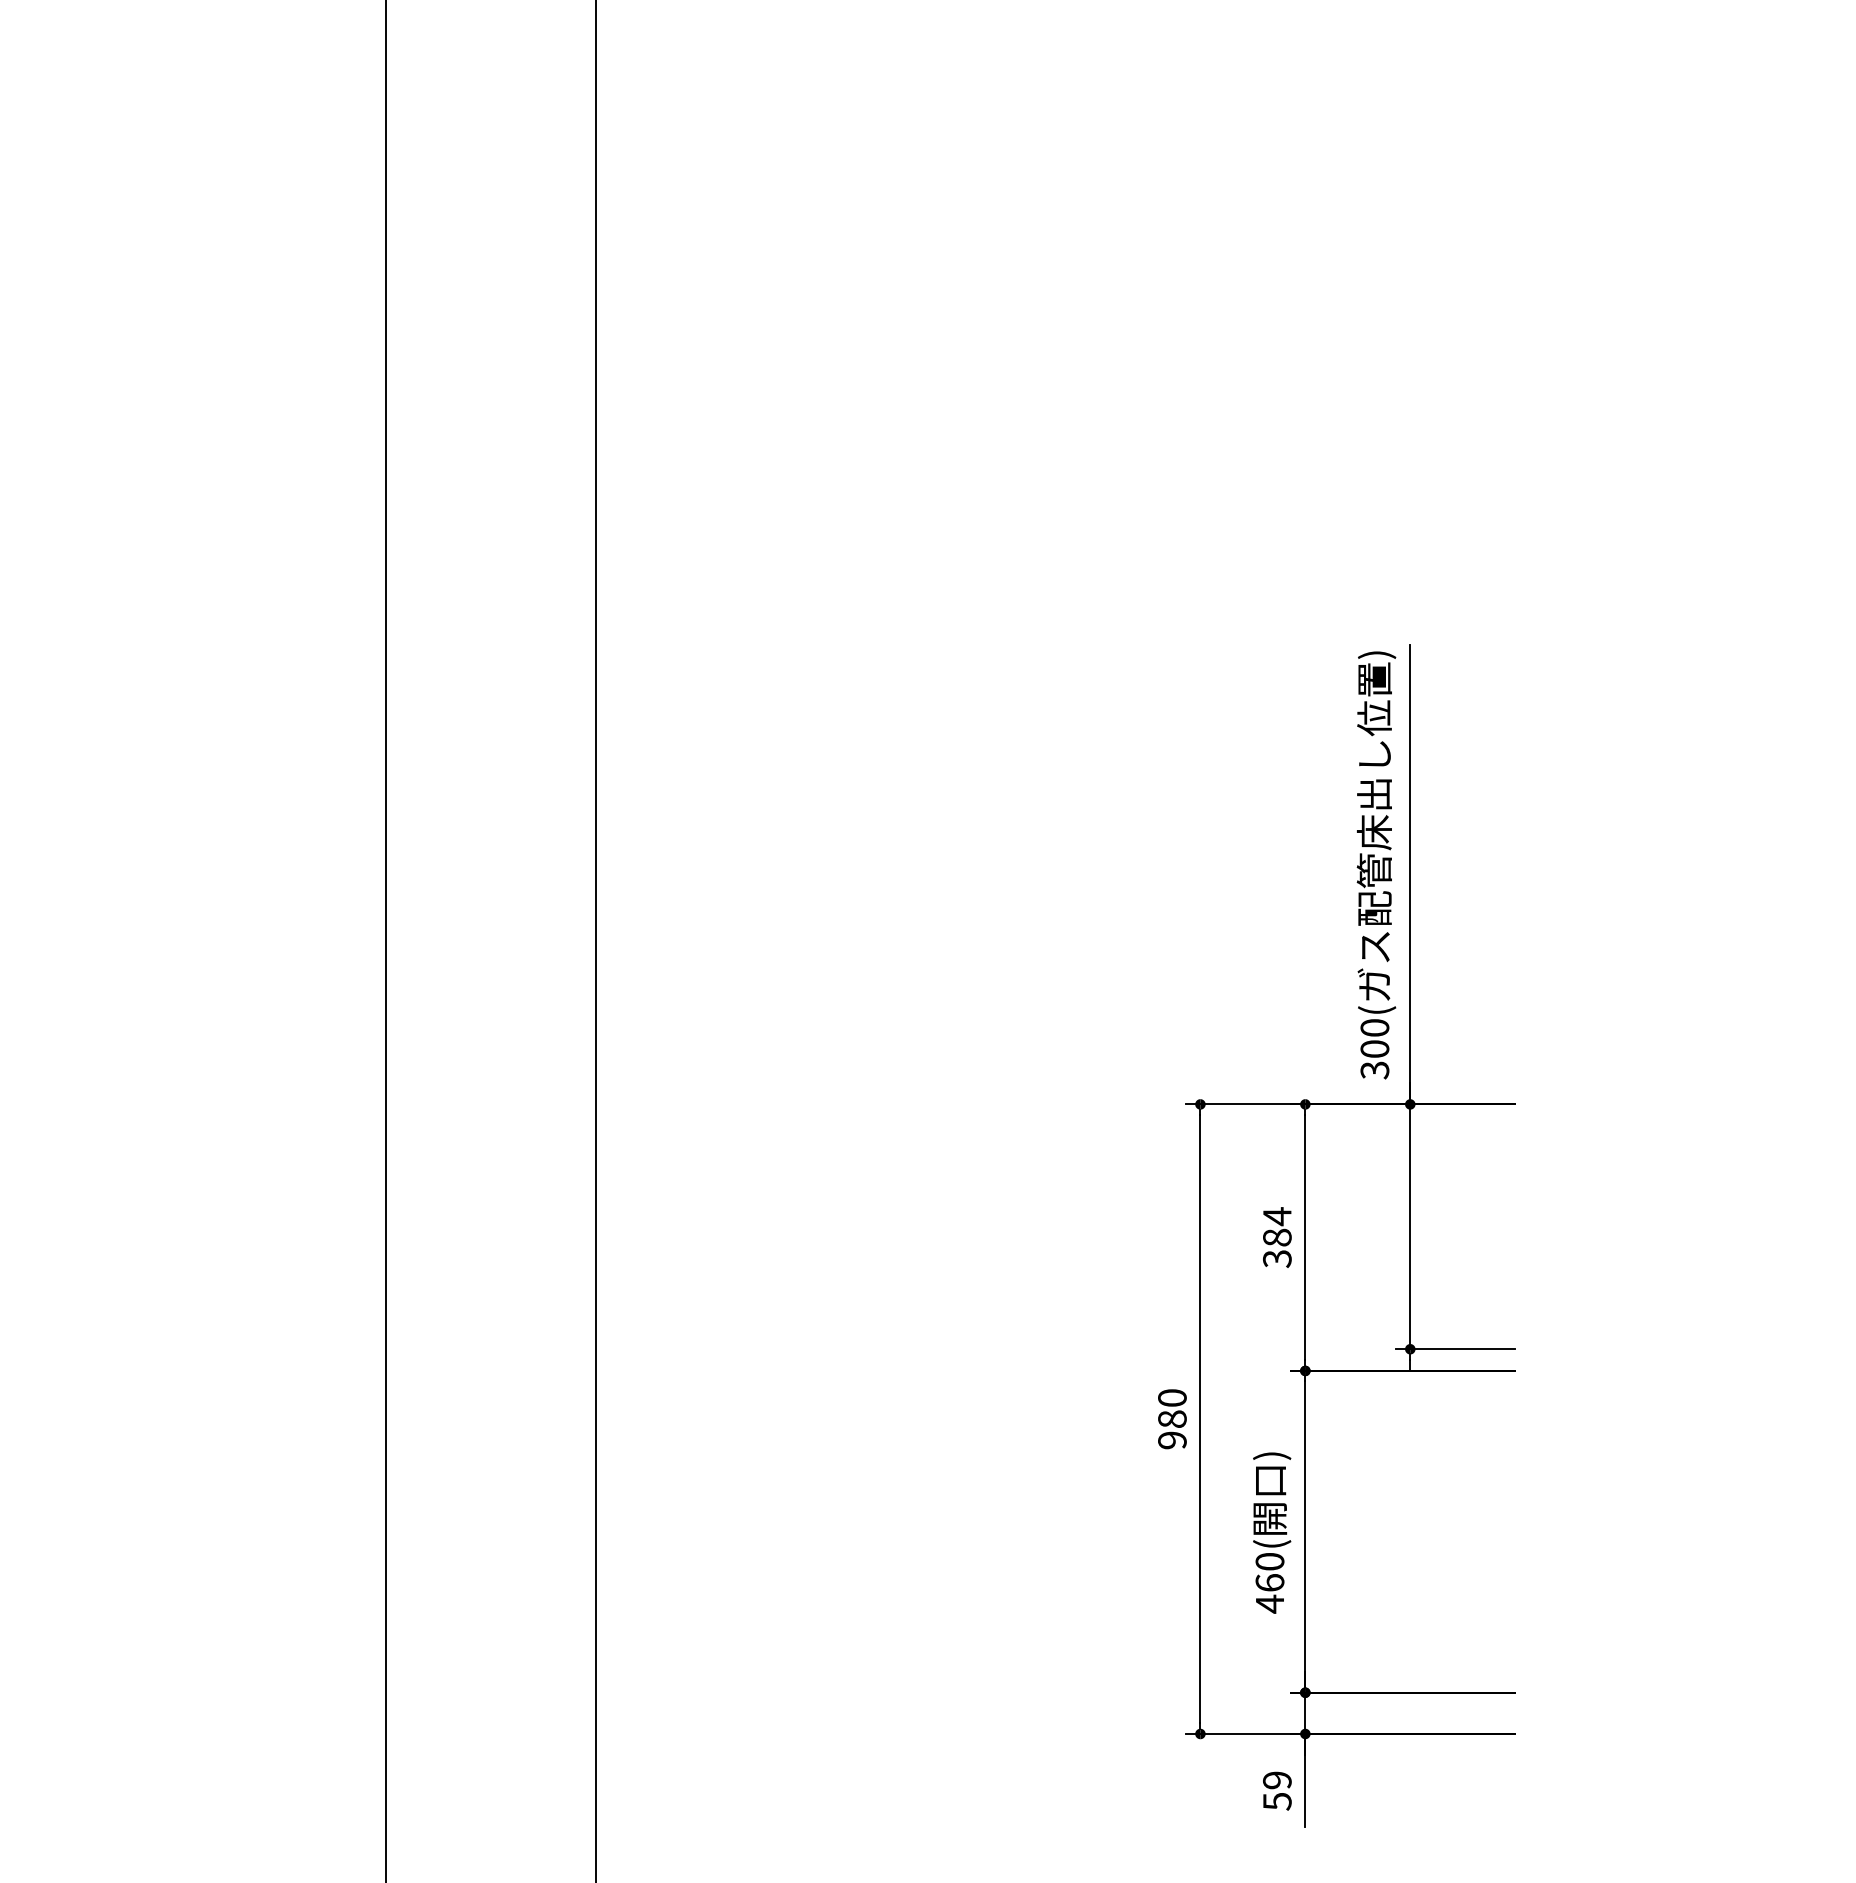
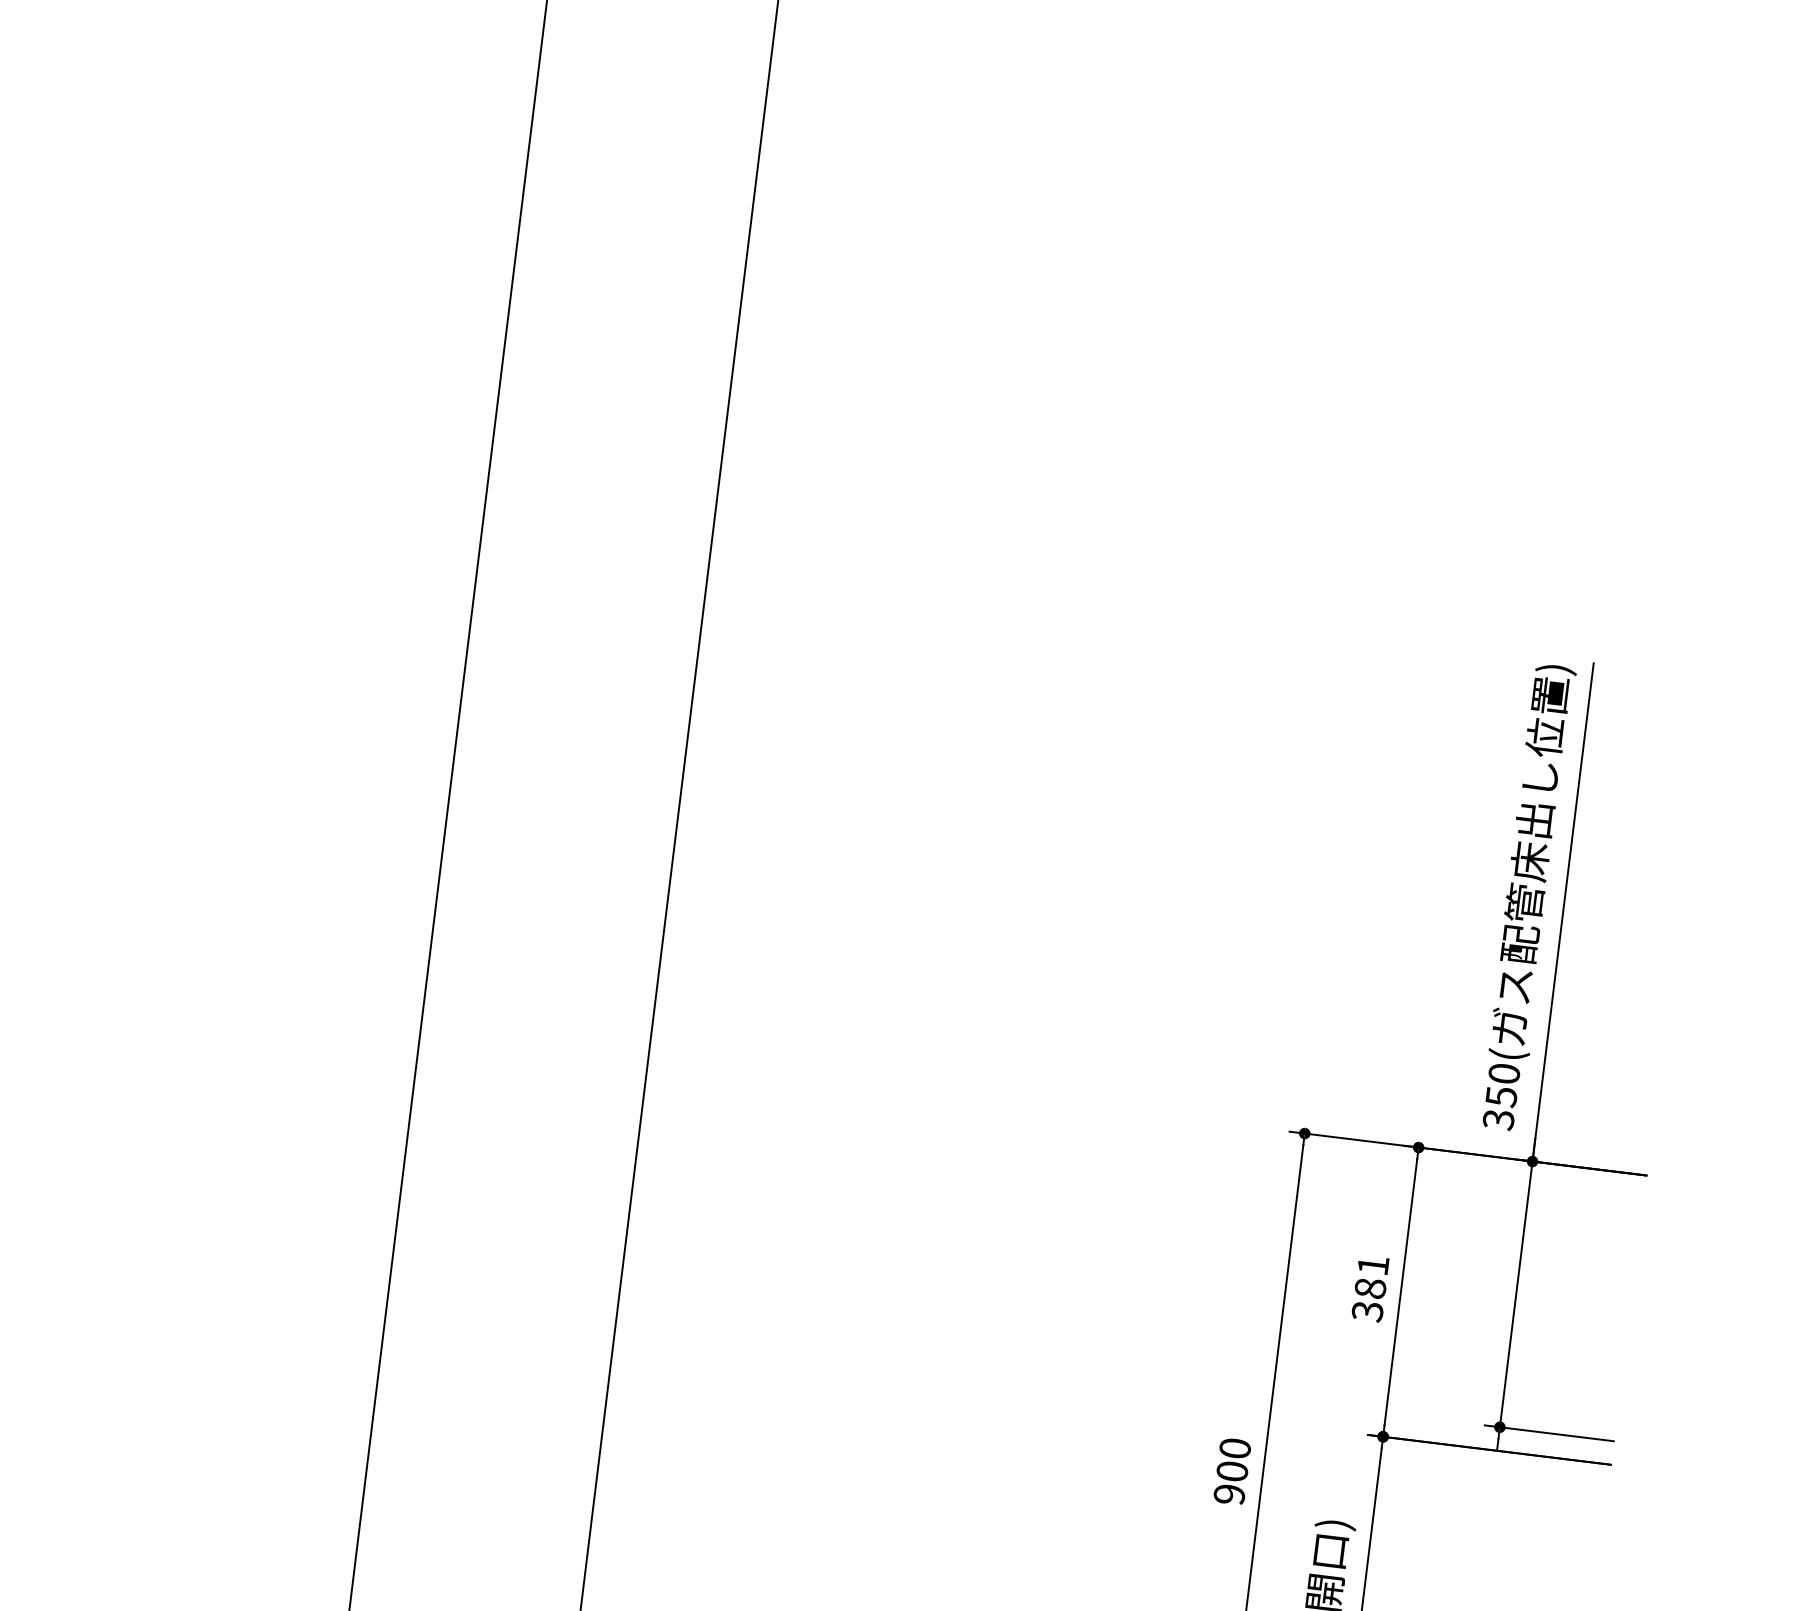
text: (1374, 1049) -> (1501, 1097), 300 -> 350
text: (1277, 1216) -> (1373, 1265), 384 -> 381
text: (1172, 1418) -> (1232, 1470), 980 -> 900

